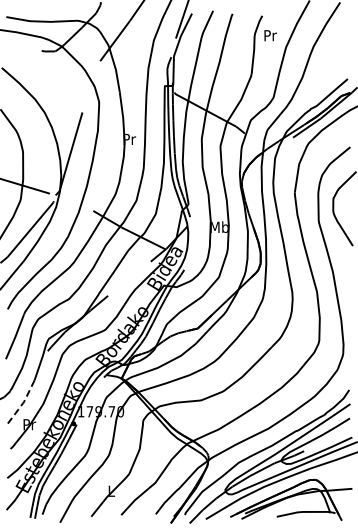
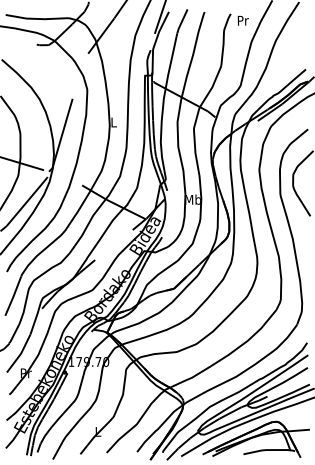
text: (270, 35) -> (243, 20), moved
text: (129, 138) -> (113, 121), Pr -> L
line: (23, 403) -> (20, 354), dashed -> solid

